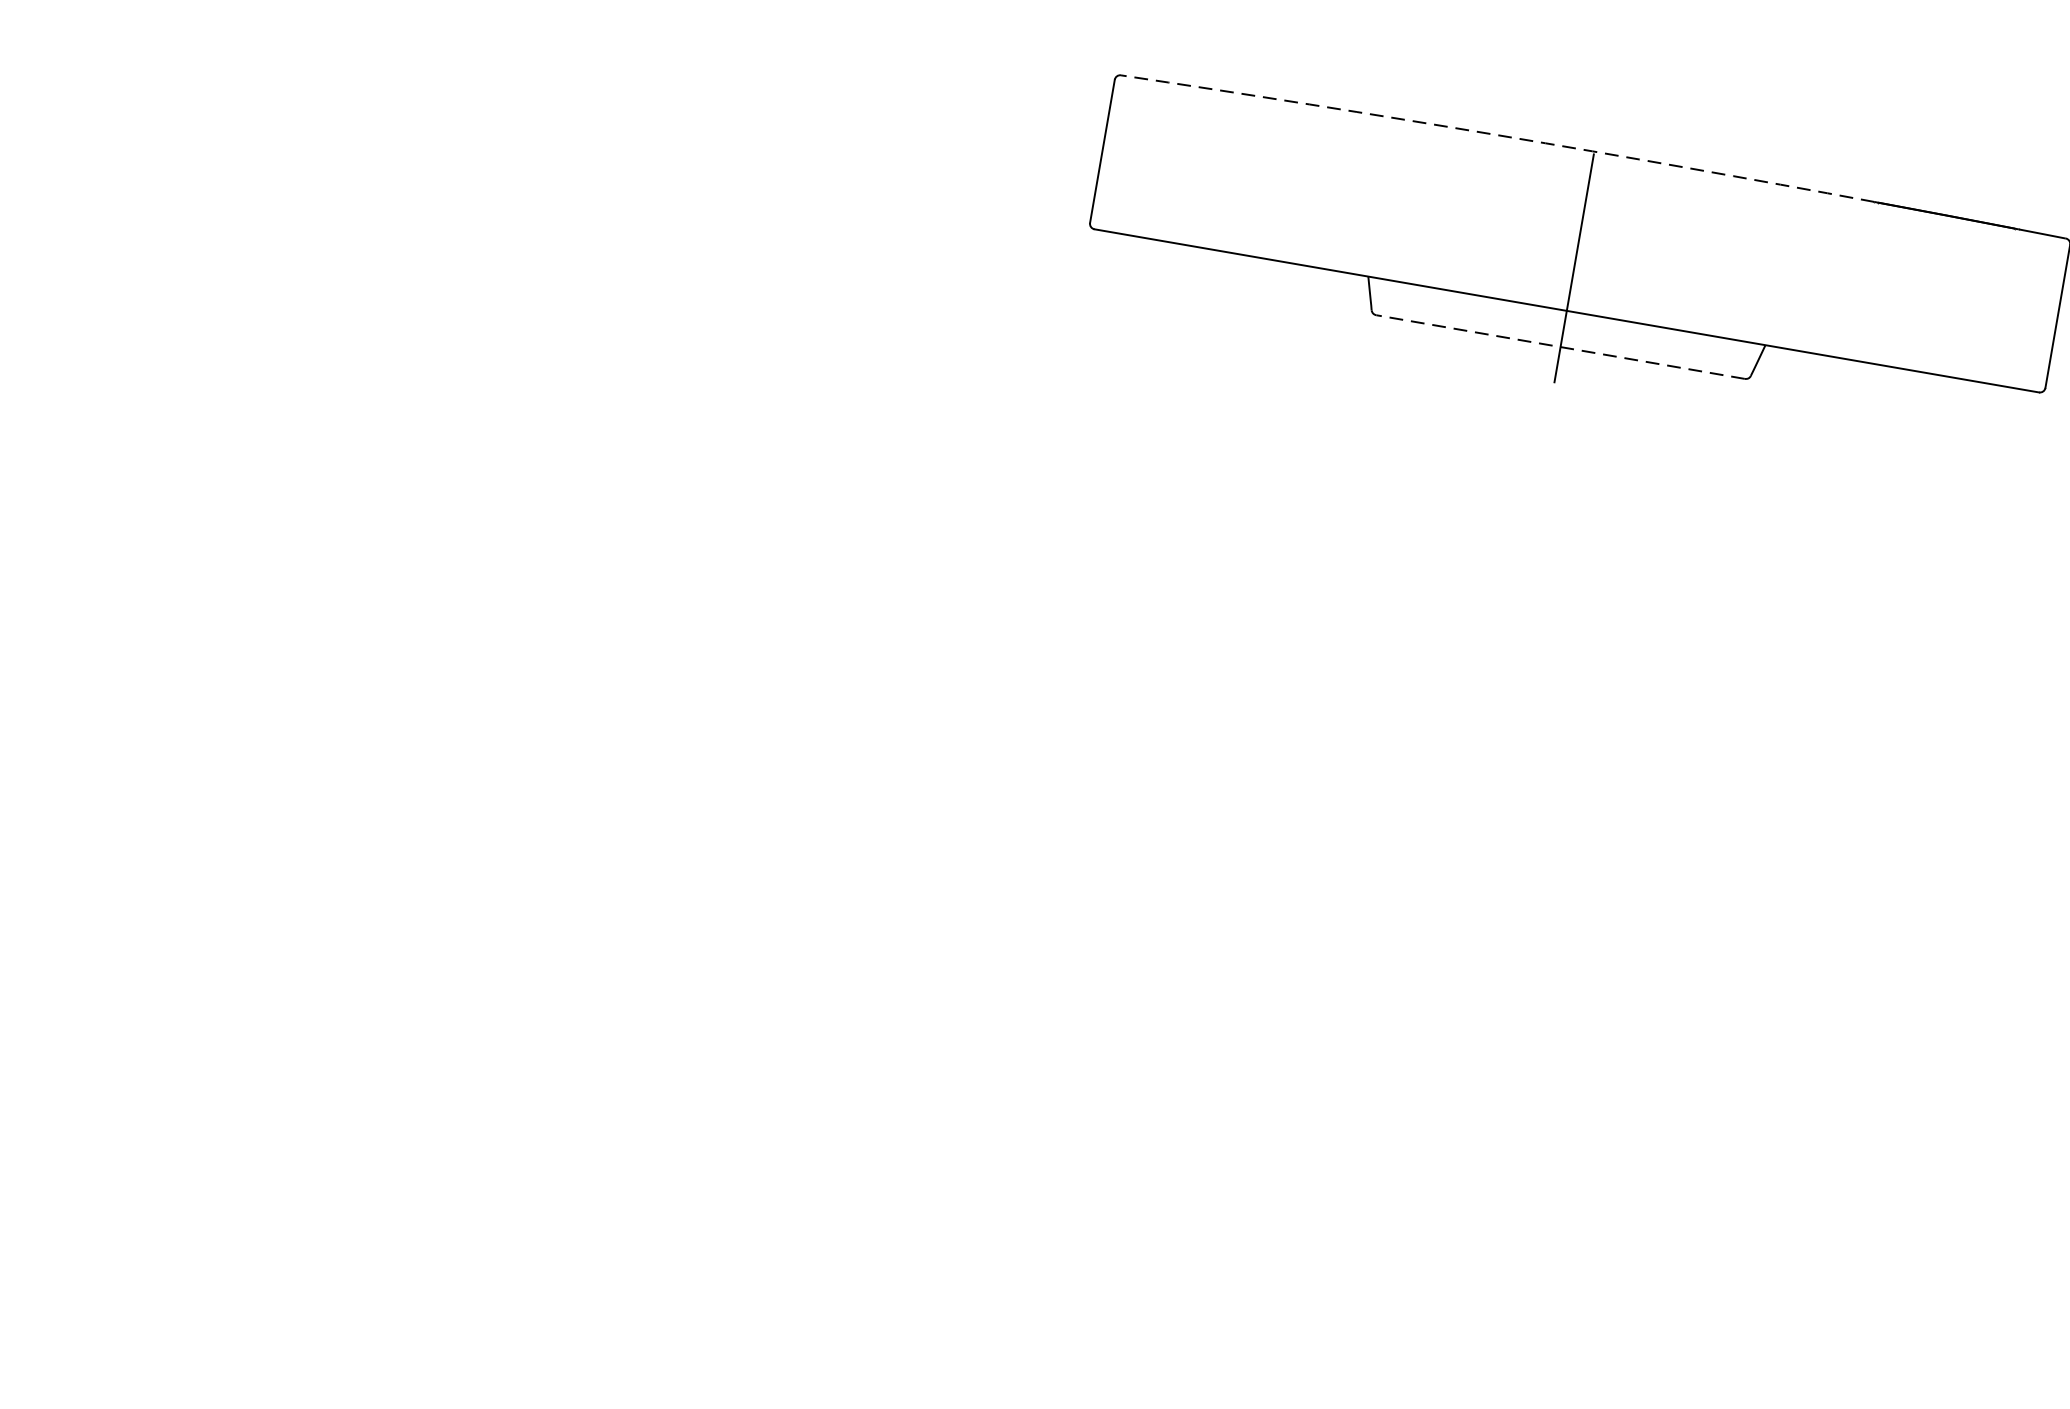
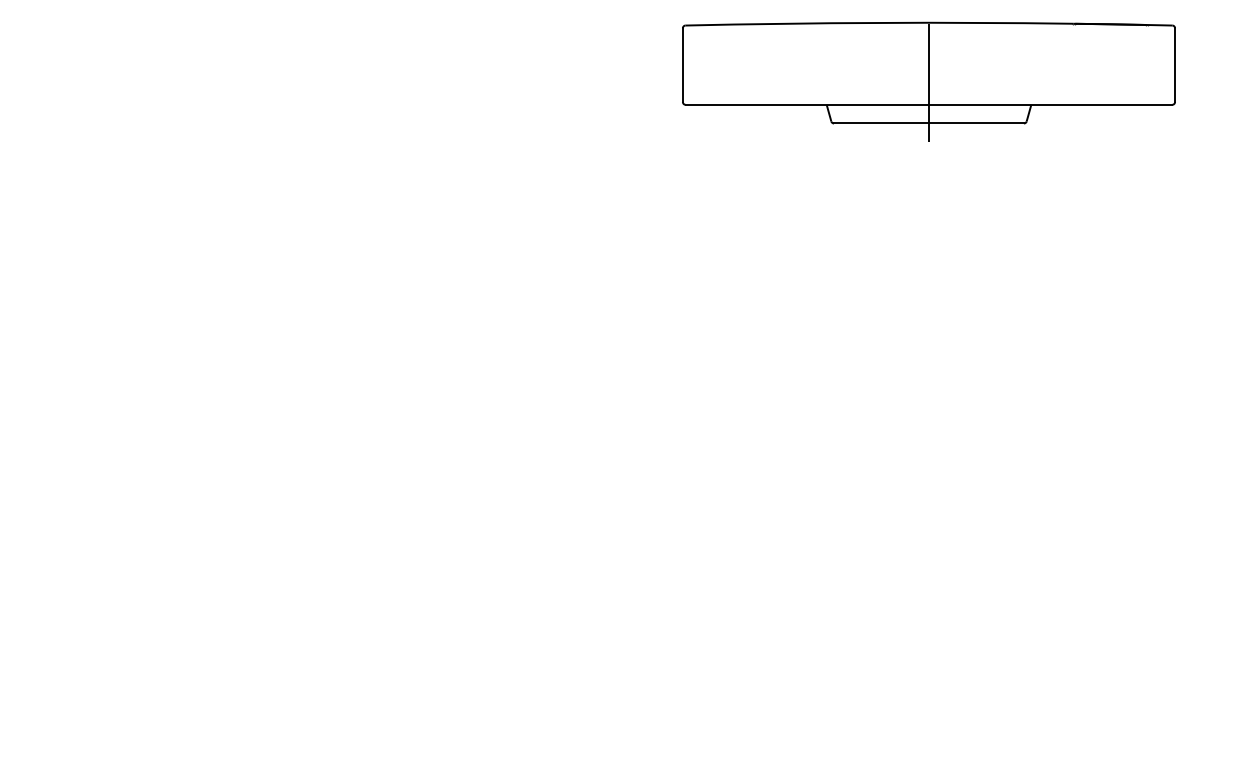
arc: (1498, 134) -> (879, 22), dashed -> solid
line: (1559, 346) -> (928, 123), dashed -> solid

